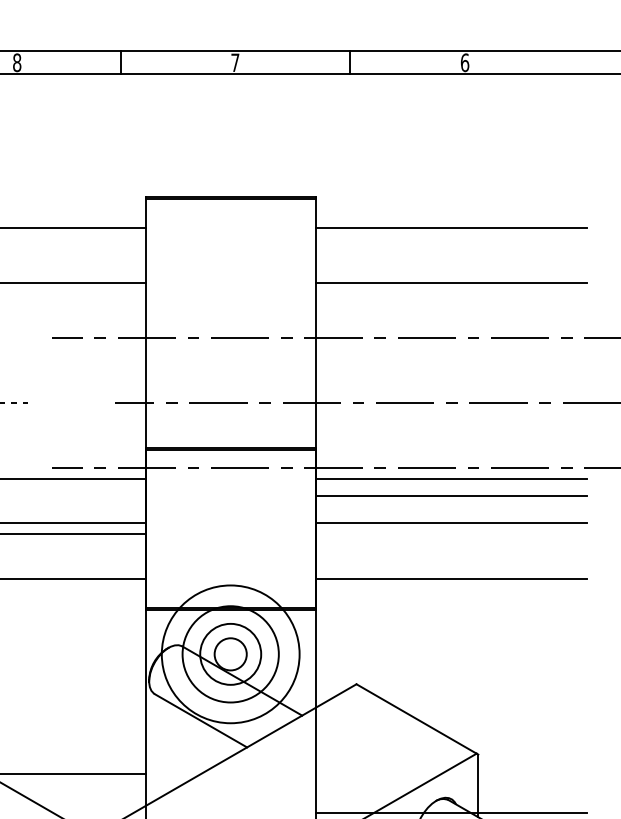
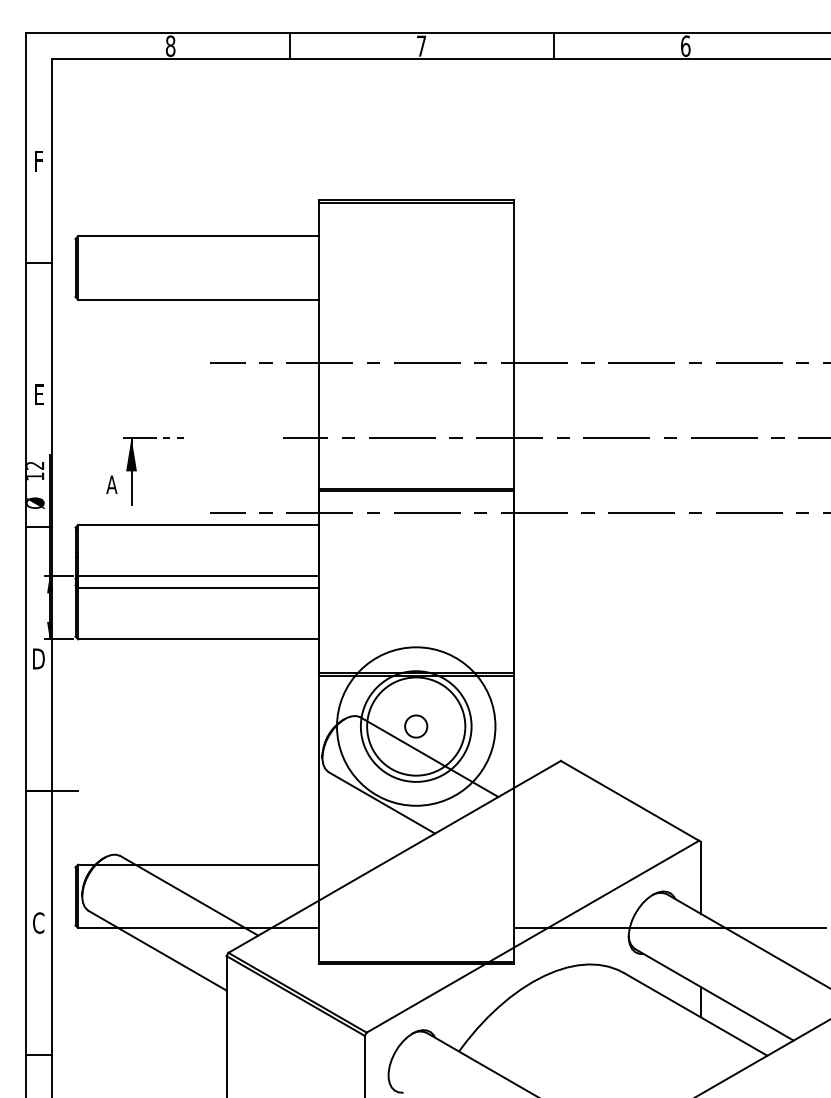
line: (450, 228) -> (669, 236), removed
line: (450, 283) -> (669, 299), removed
line: (450, 479) -> (669, 525), removed
line: (450, 496) -> (669, 544), removed
line: (450, 523) -> (669, 575), removed
line: (450, 578) -> (669, 639), removed
circle: (230, 654) -> (415, 726), size x0.6
circle: (230, 654) -> (416, 726), size x1.4
line: (450, 812) -> (669, 908), removed

